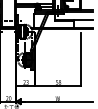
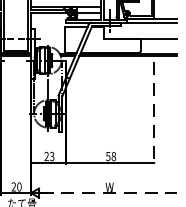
line: (81, 59) -> (154, 112), solid -> dashed
line: (57, 101) -> (109, 192), solid -> dashed

